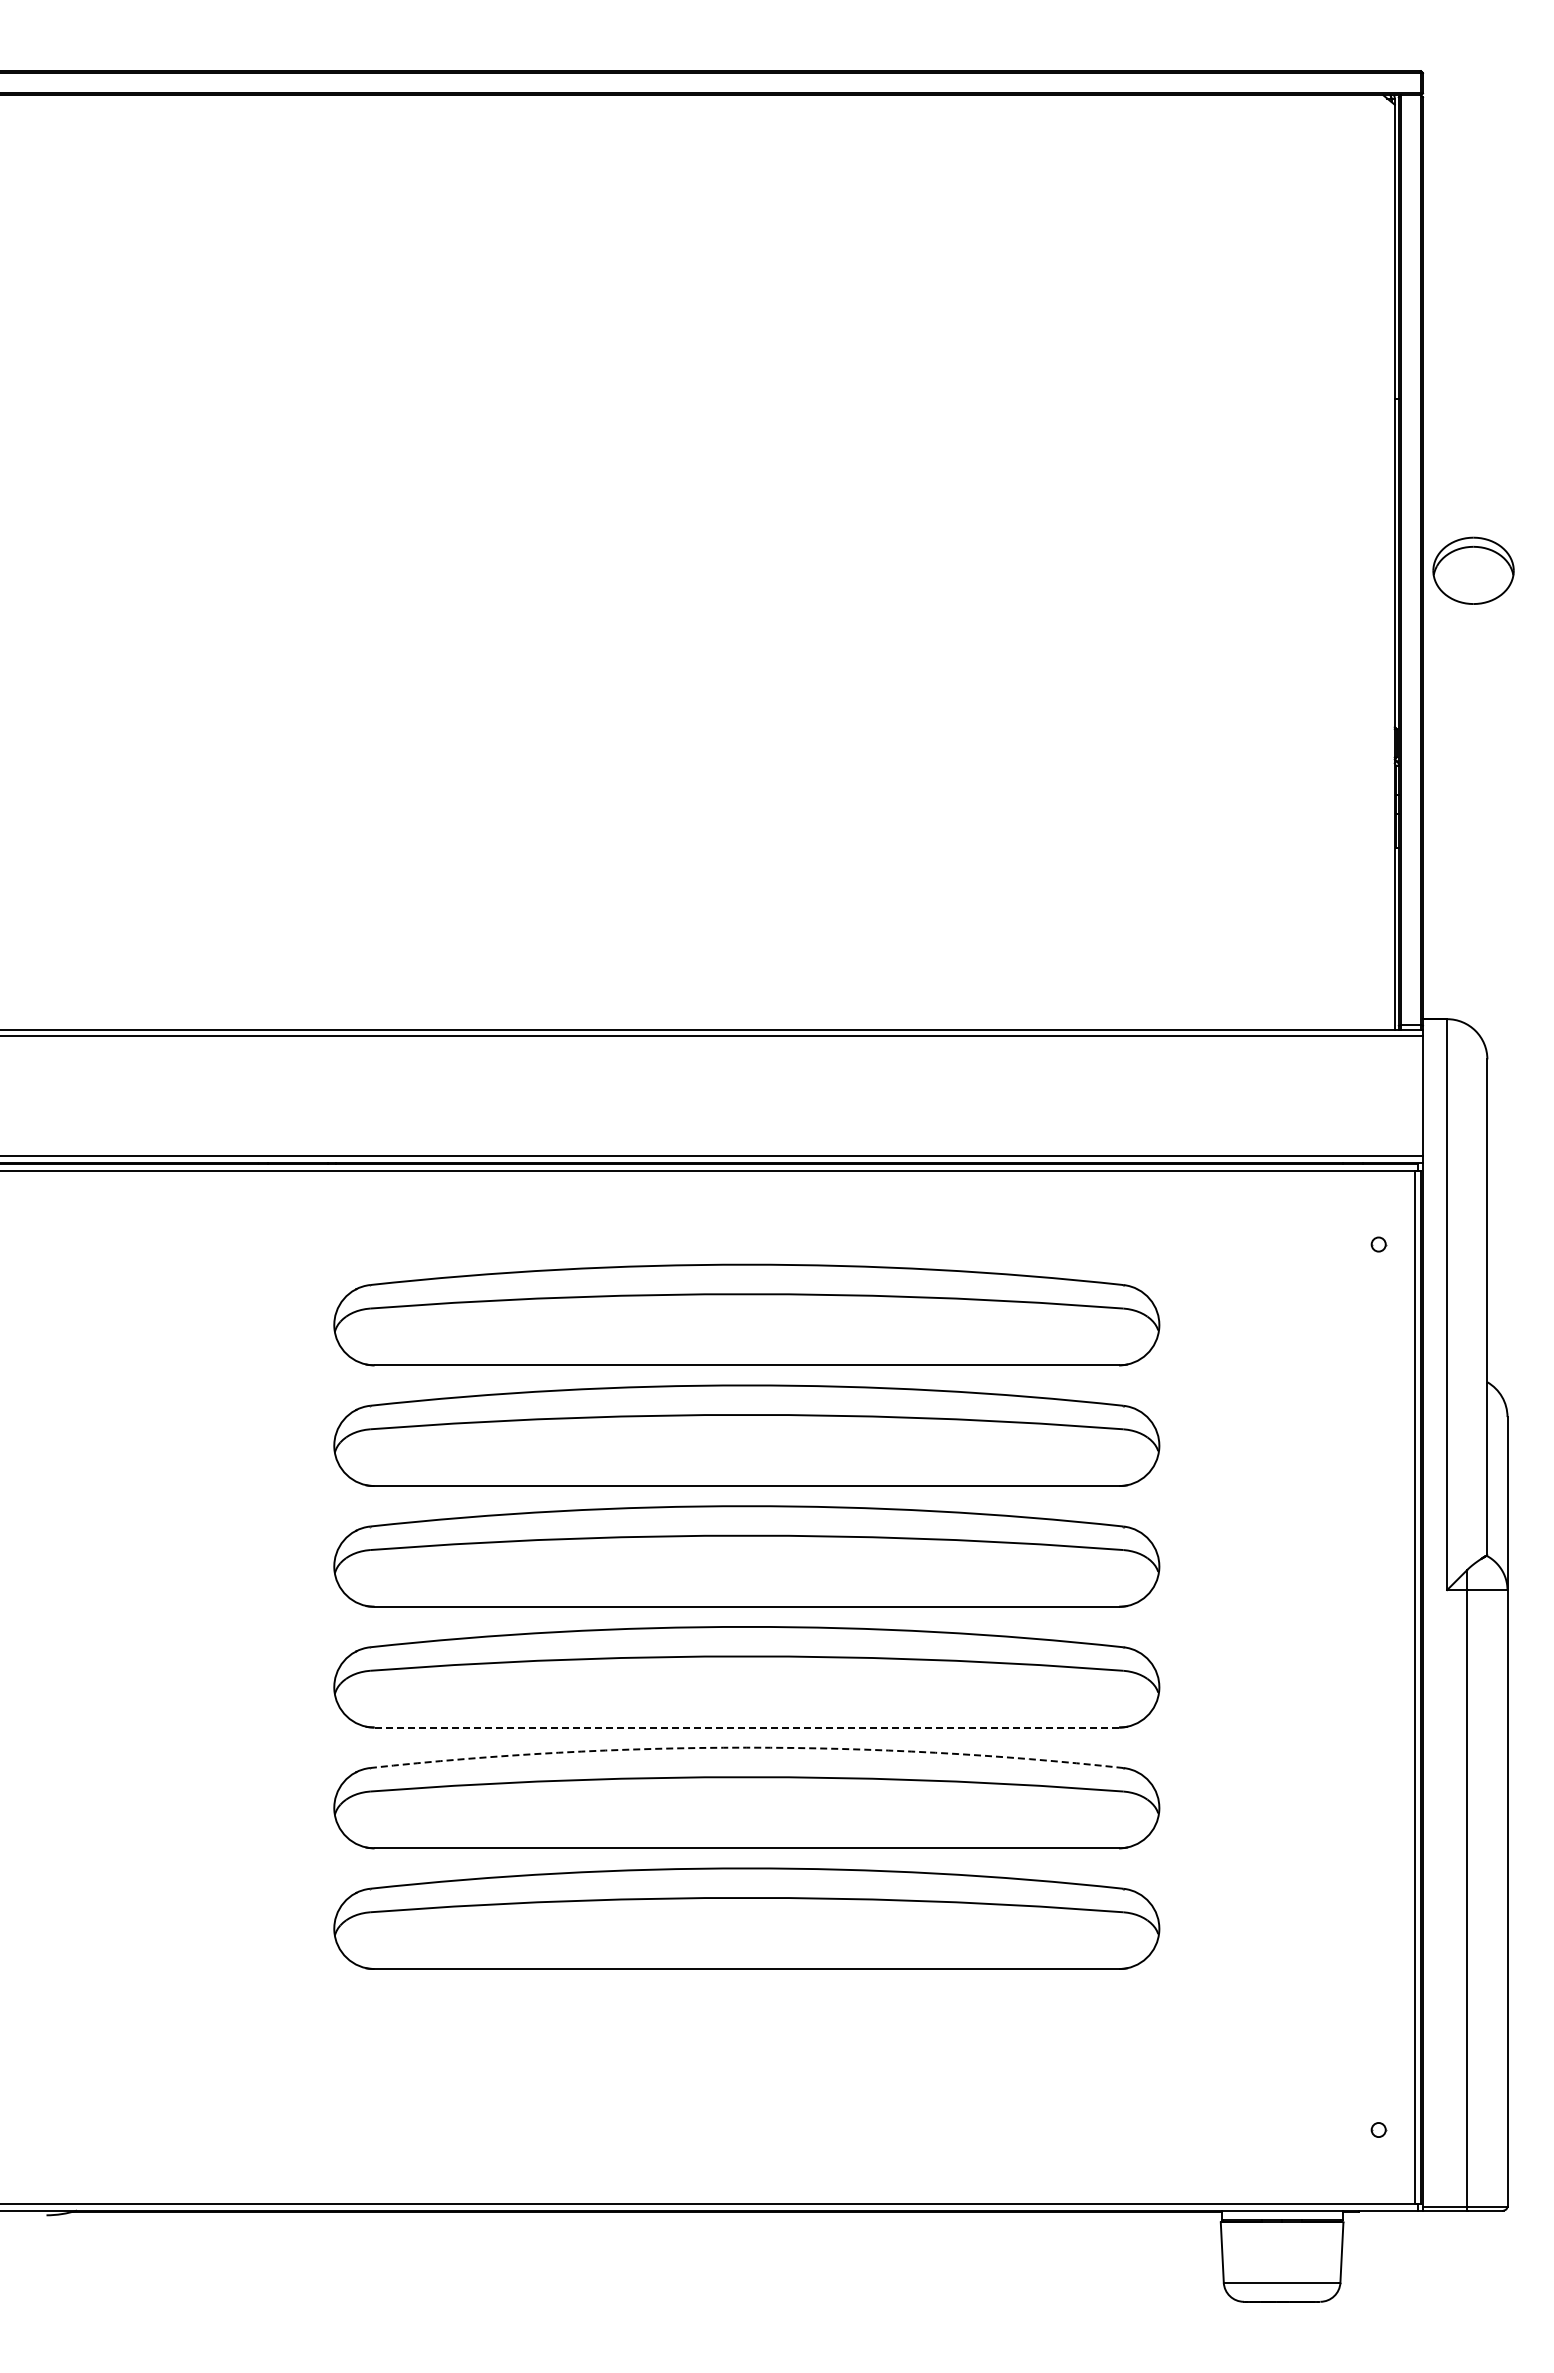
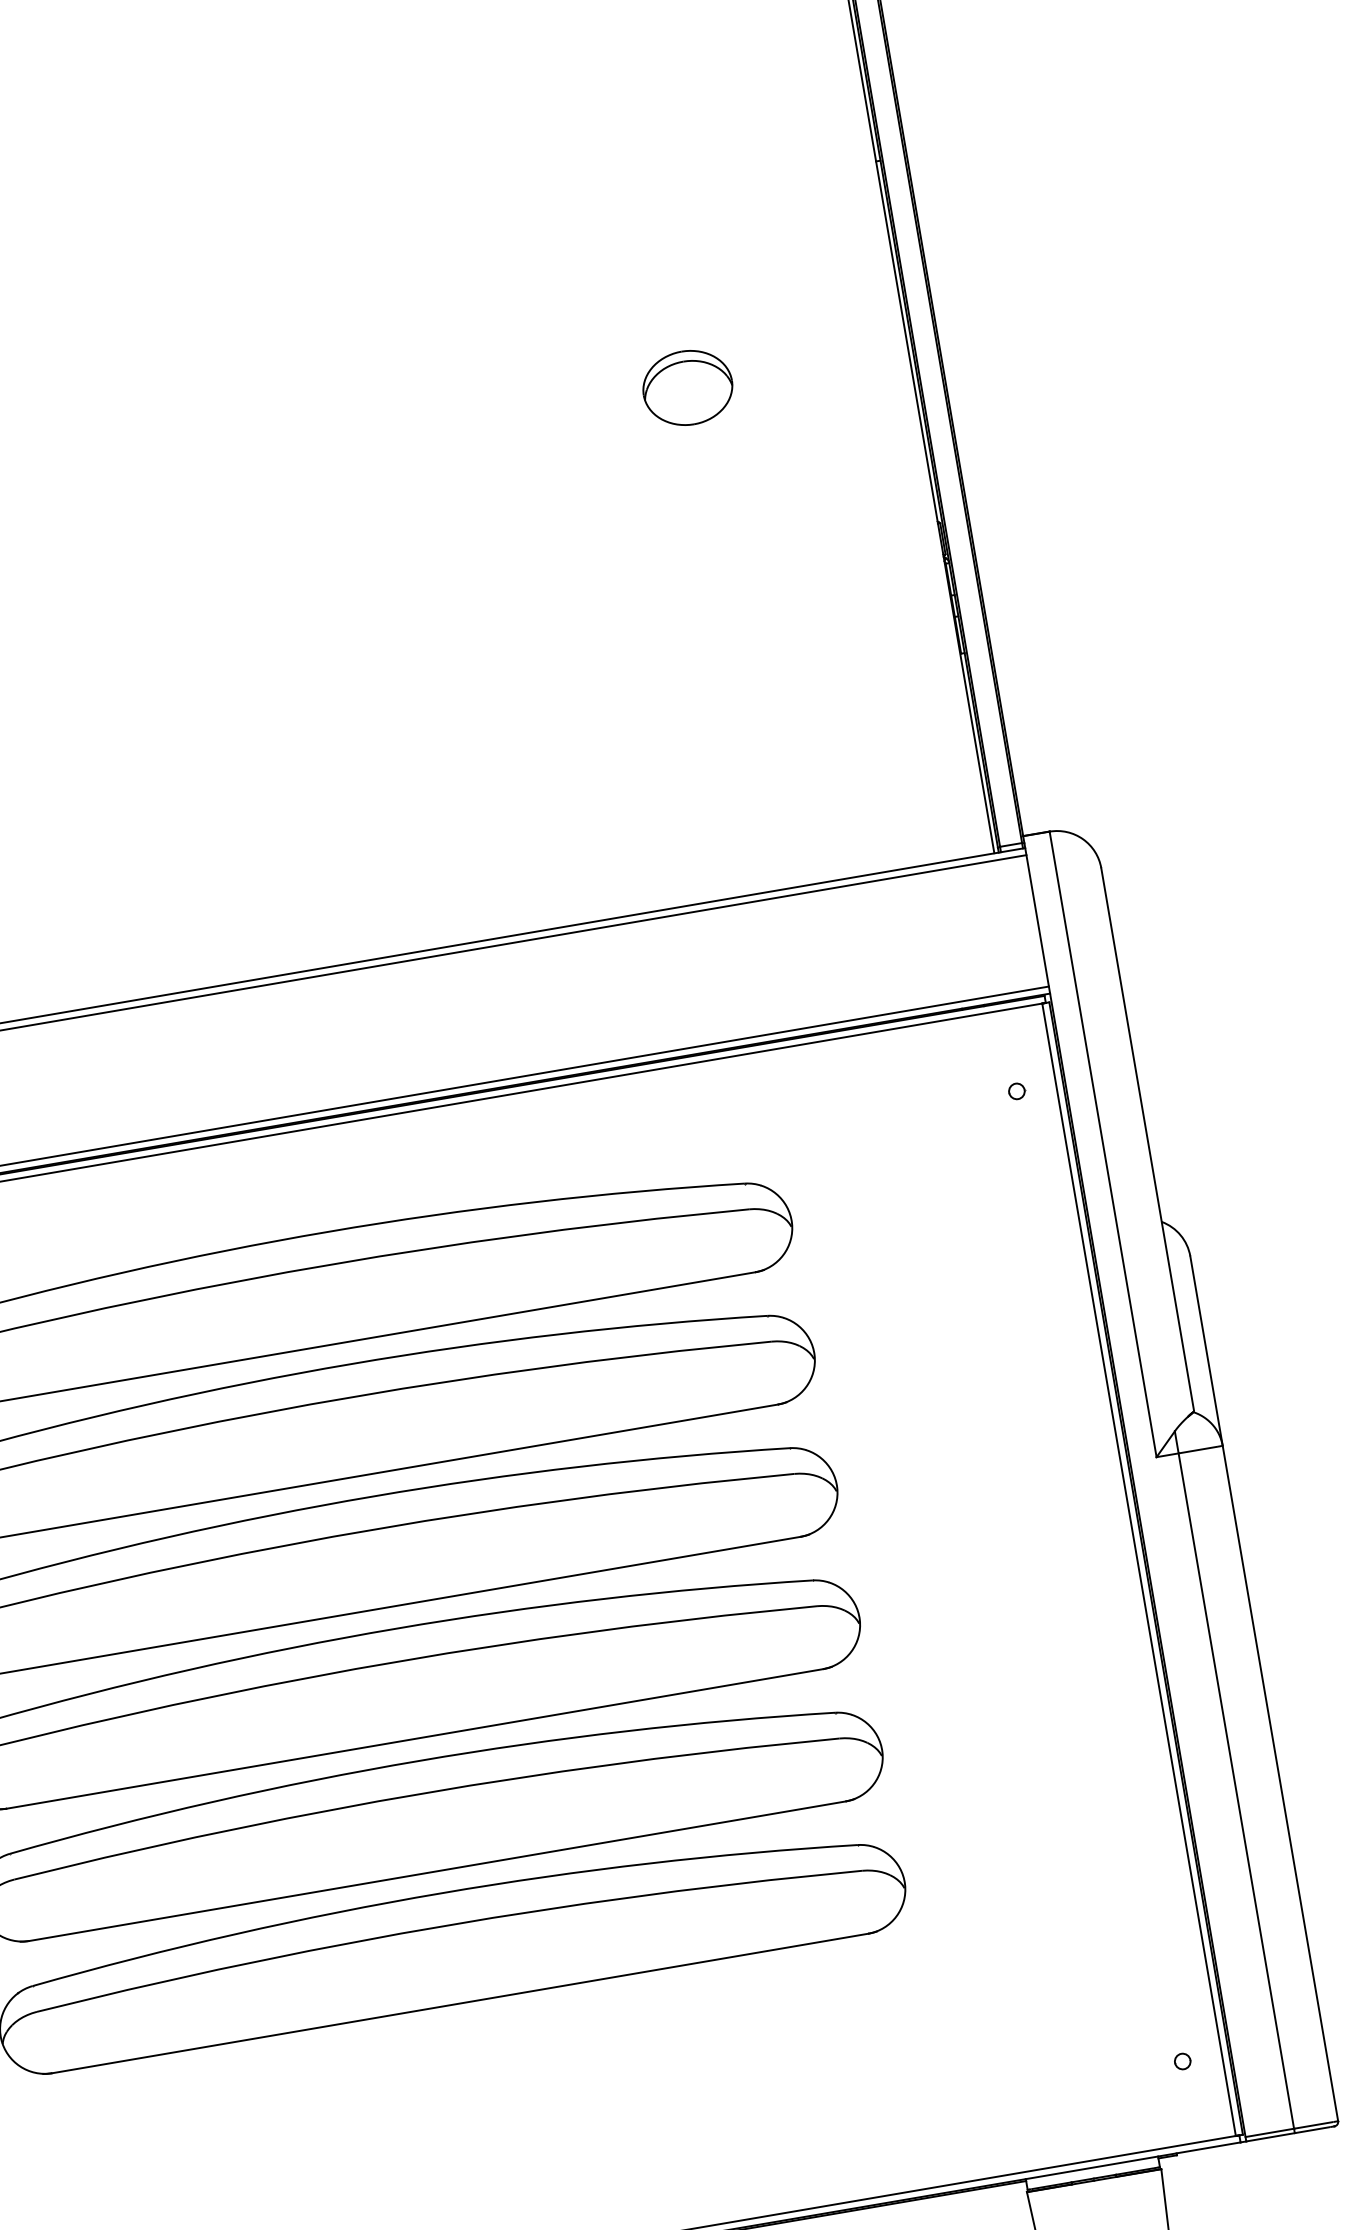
part: (1473, 570) -> (687, 387), moved
line: (746, 1727) -> (414, 1738), dashed -> solid
arc: (746, 1747) -> (418, 1760), dashed -> solid

